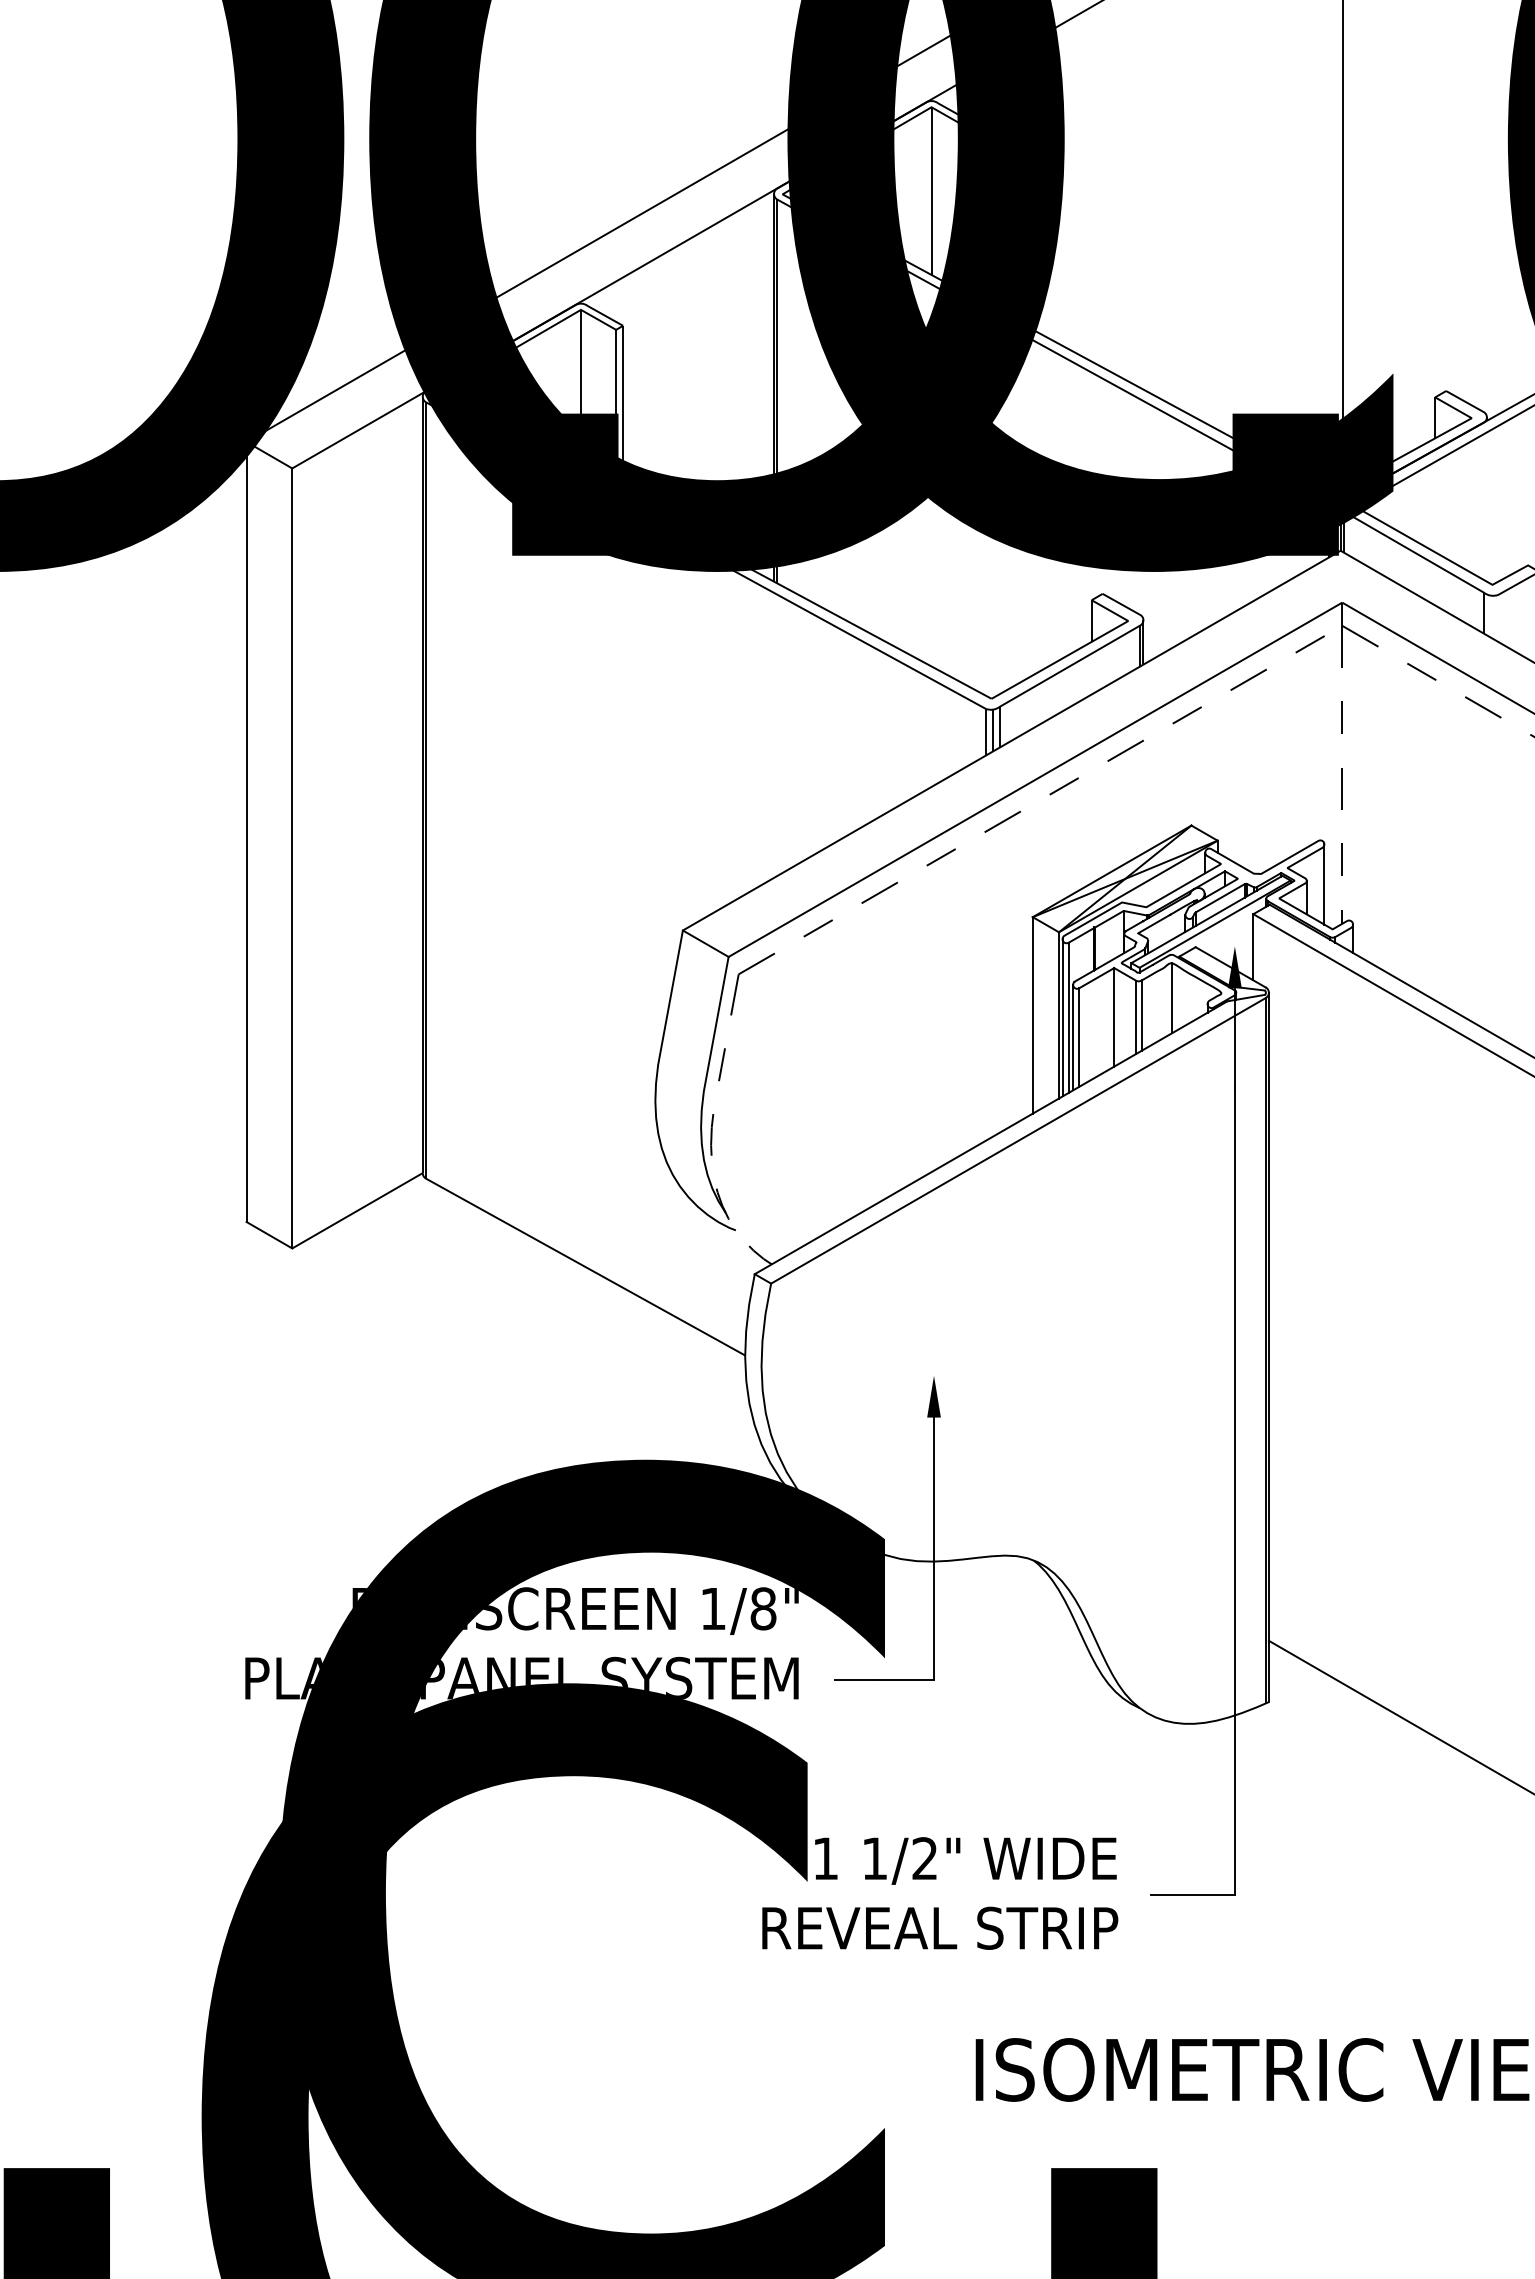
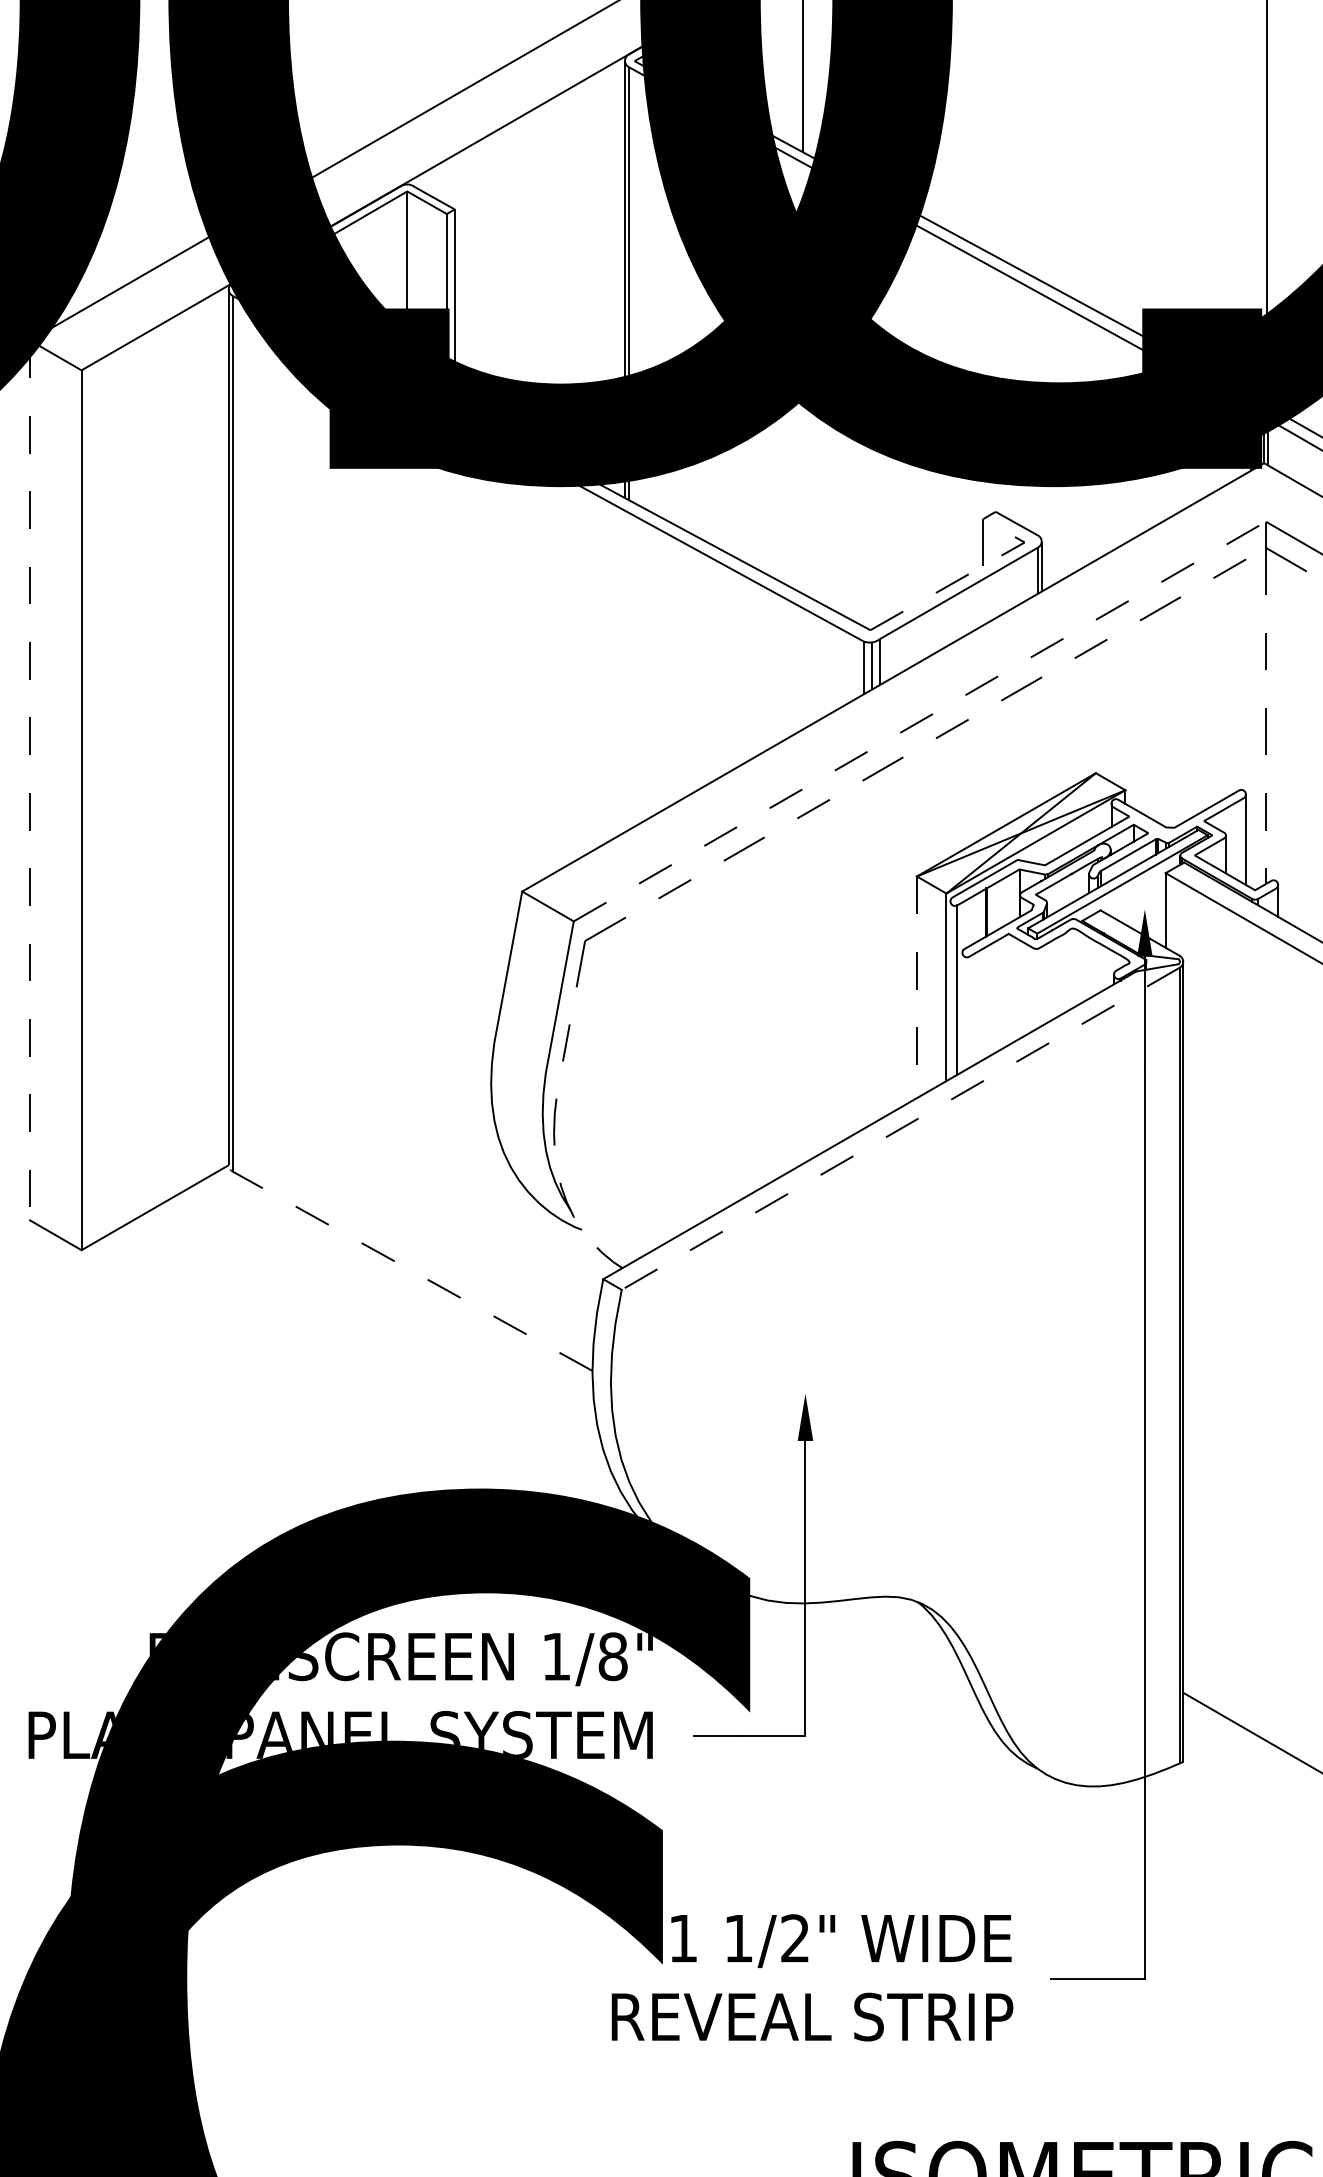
line: (1079, 649) -> (969, 574), solid -> dashed
line: (1035, 779) -> (919, 721), solid -> dashed
line: (246, 832) -> (29, 781), solid -> dashed
line: (1171, 998) -> (1073, 968), removed
line: (1032, 1015) -> (916, 987), solid -> dashed
line: (1141, 1015) -> (1039, 987), removed
line: (1136, 1016) -> (1033, 988), removed
line: (1062, 1017) -> (950, 989), removed
line: (1114, 1017) -> (1009, 989), removed
line: (1073, 1037) -> (962, 1012), removed
line: (1079, 1037) -> (969, 1012), removed
line: (1018, 1140) -> (900, 1128), solid -> dashed
line: (580, 1263) -> (406, 1267), solid -> dashed

